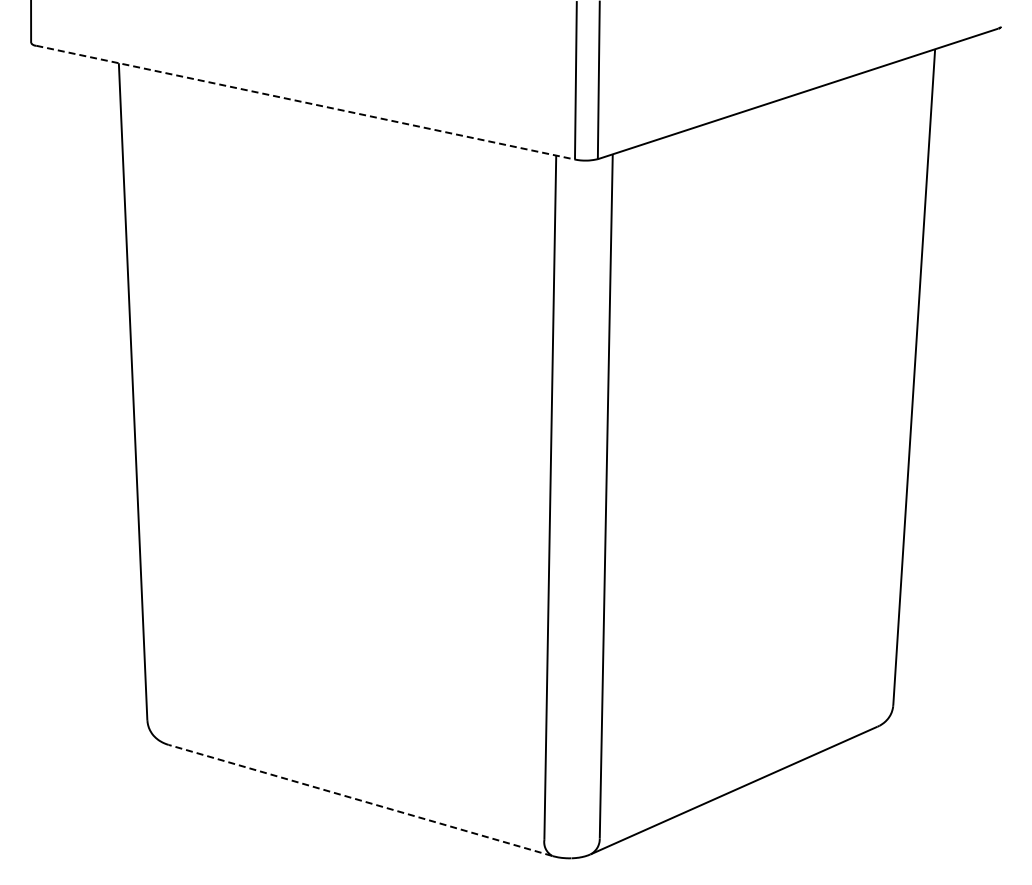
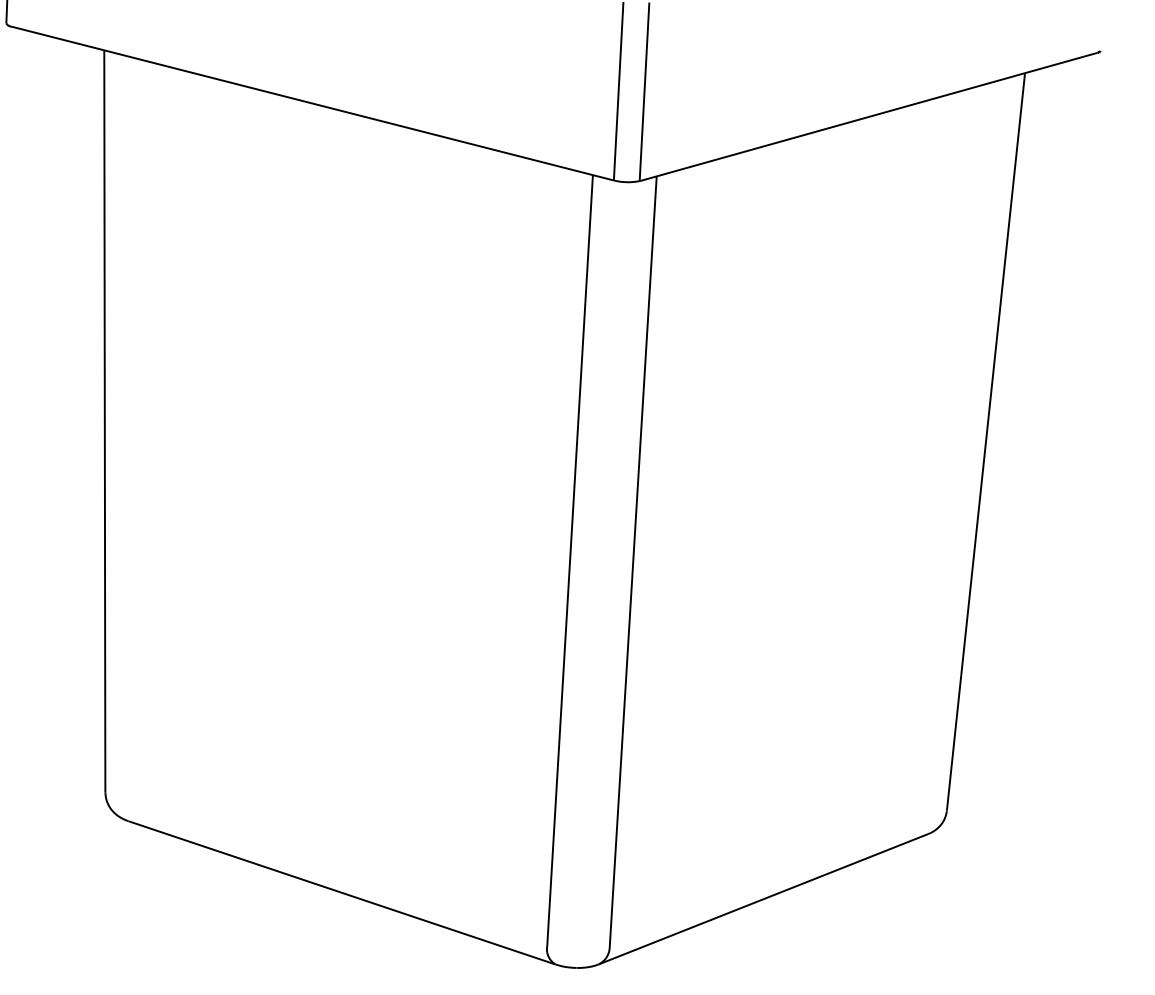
line: (306, 102) -> (313, 103), dashed -> solid
line: (360, 800) -> (341, 892), dashed -> solid

